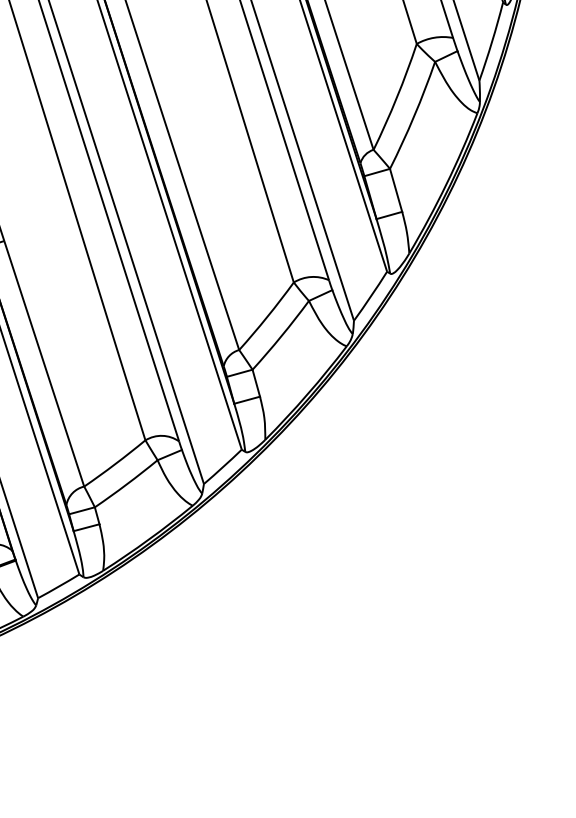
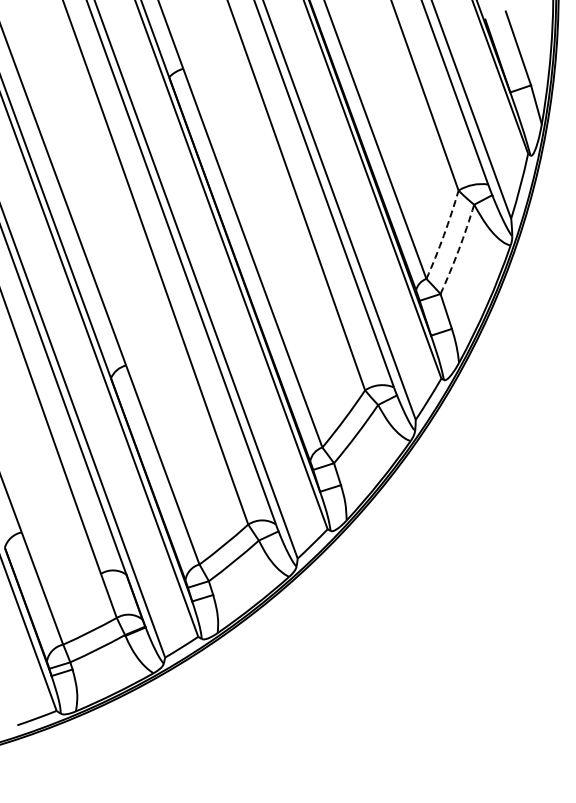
arc: (396, 97) -> (443, 235), solid -> dashed
arc: (413, 115) -> (458, 249), solid -> dashed

